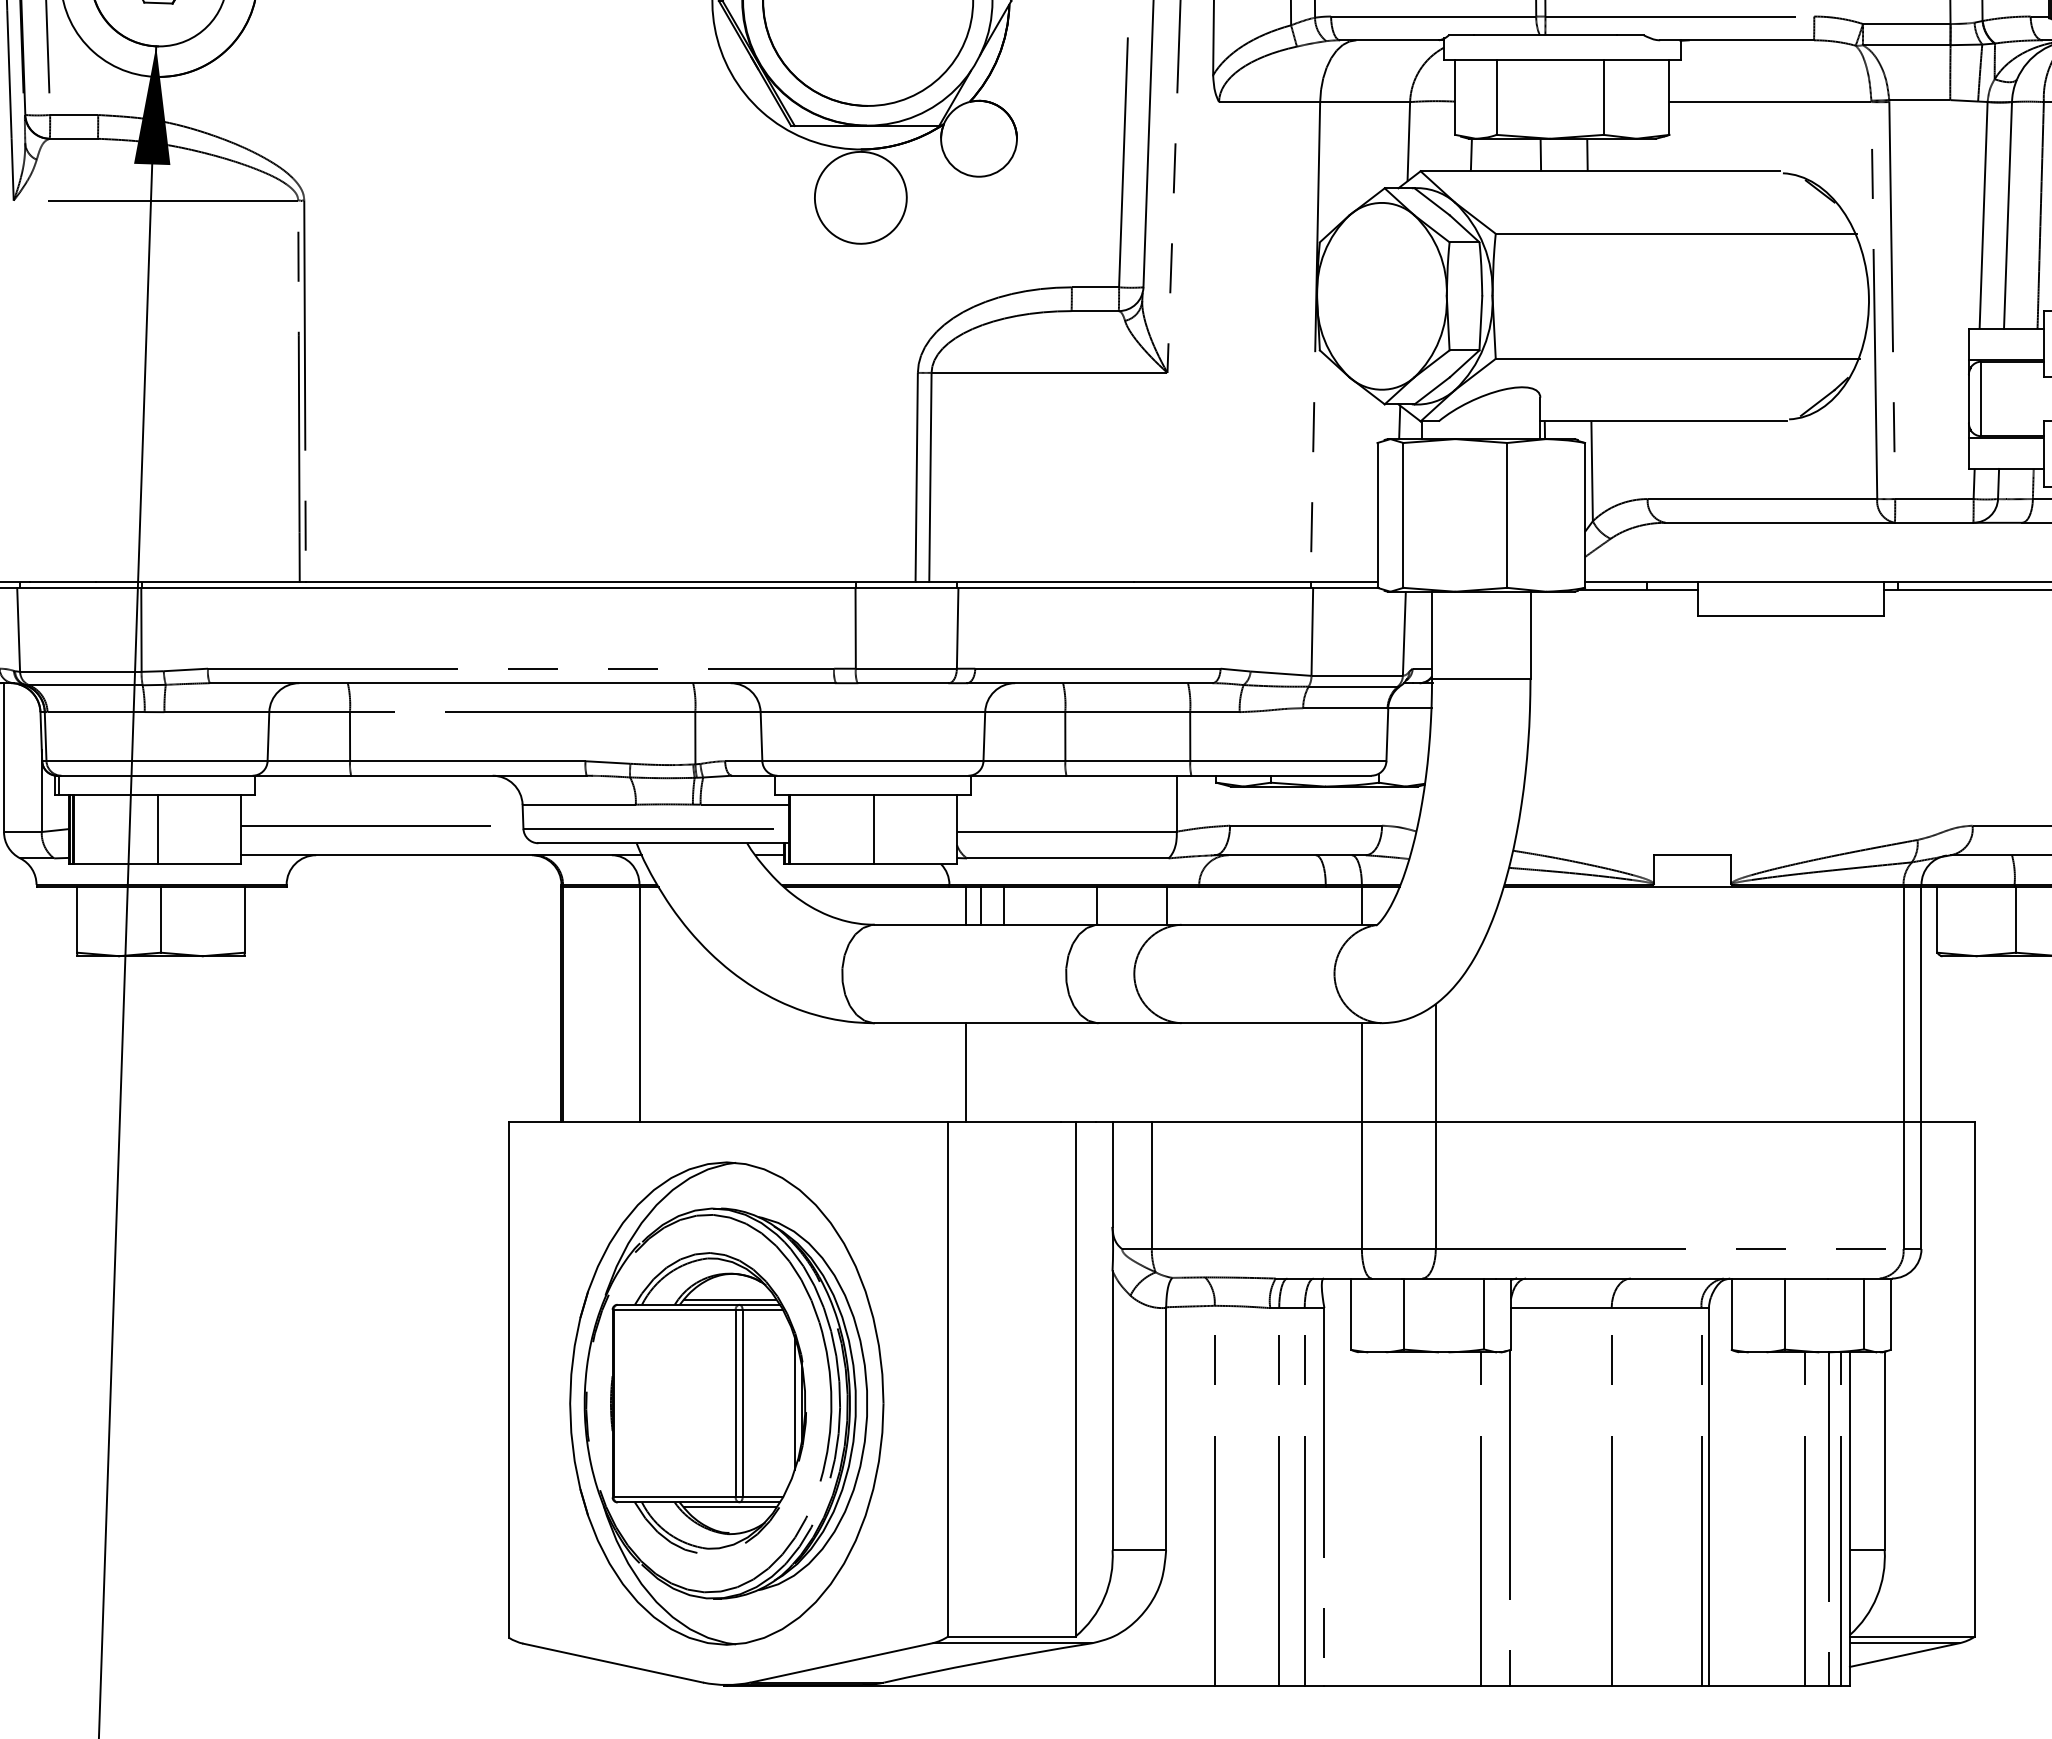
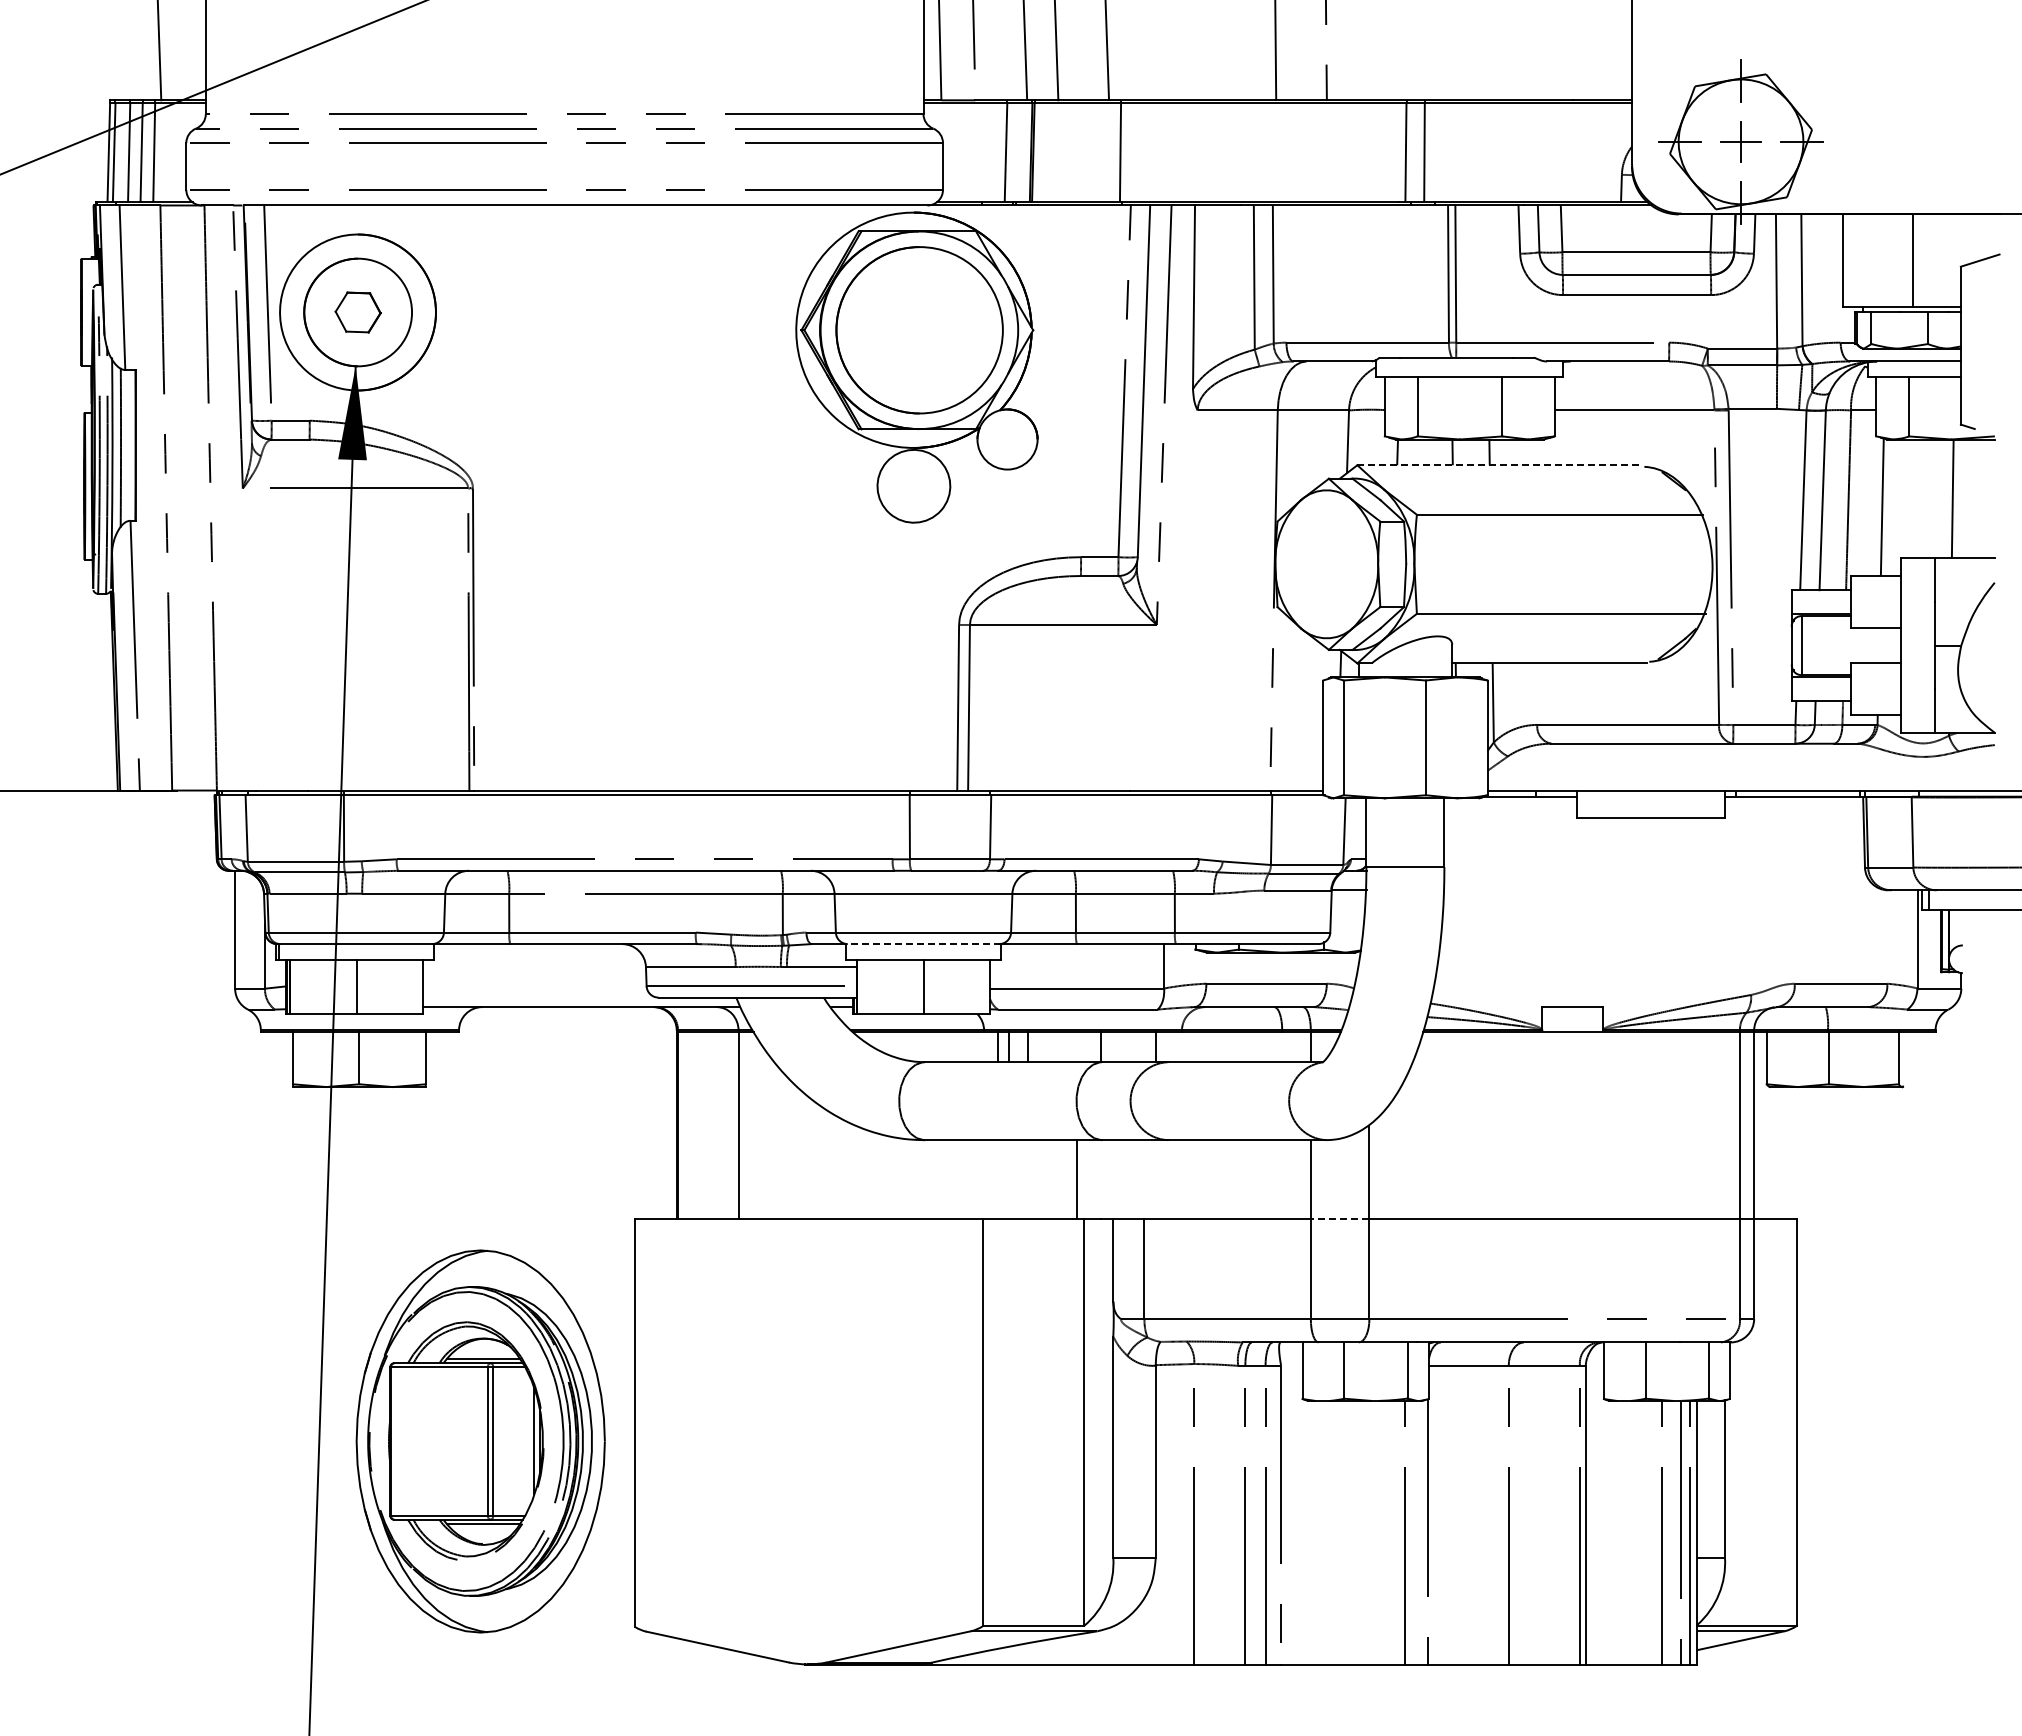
line: (1600, 171) -> (1499, 465), solid -> dashed
line: (871, 776) -> (922, 944), solid -> dashed
line: (381, 825) -> (534, 983), removed
line: (966, 1072) -> (1076, 1179), moved
line: (1398, 1122) -> (1339, 1218), solid -> dashed
part: (726, 1403) -> (480, 1441), moved

